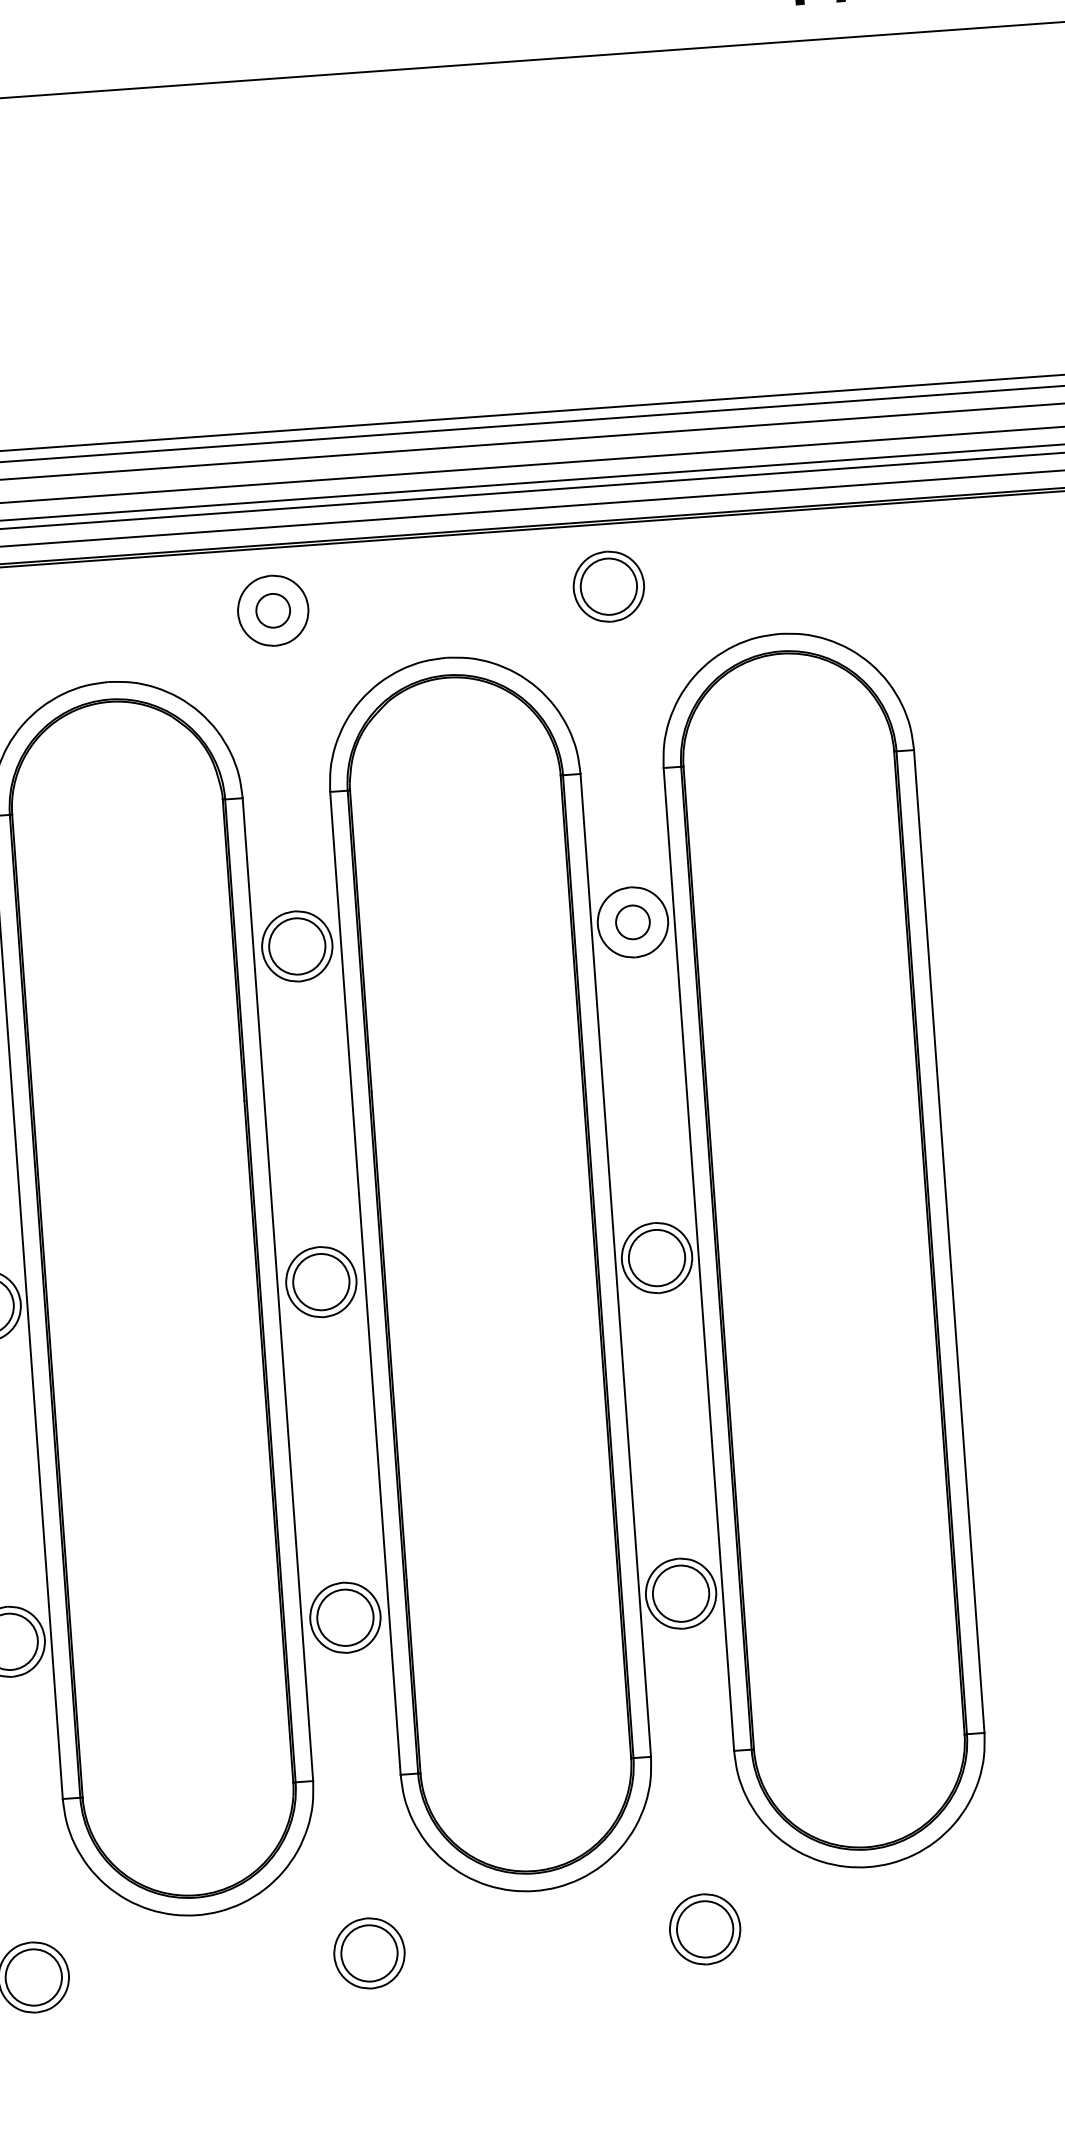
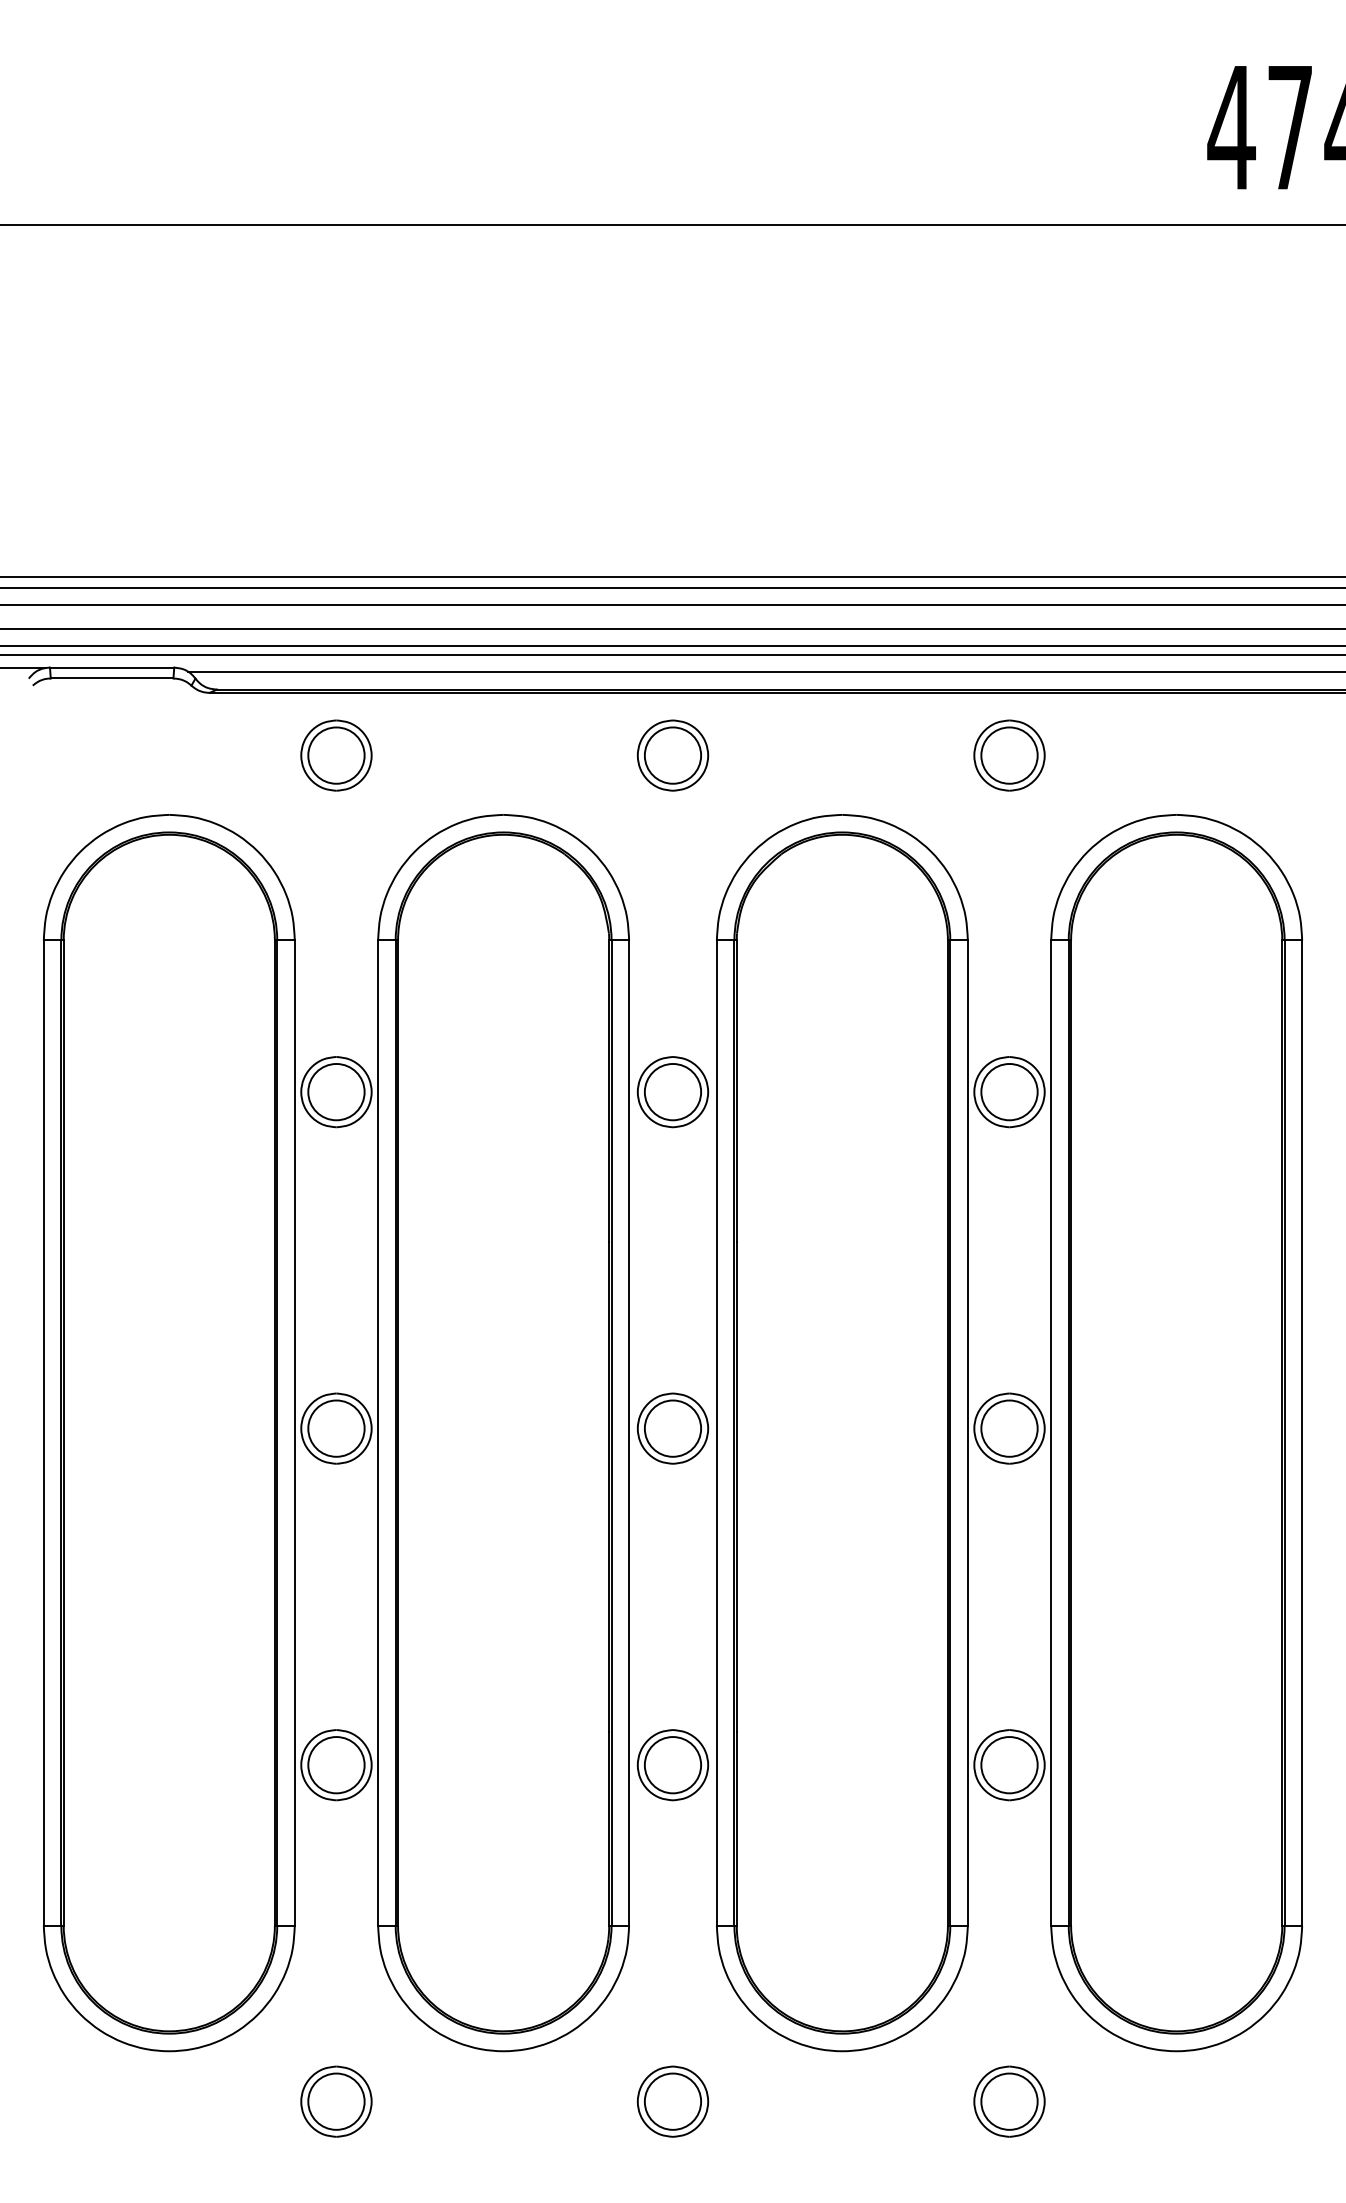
circle: (272, 610) -> (672, 755), size x1.67
circle: (632, 921) -> (1009, 1091), size x1.67

